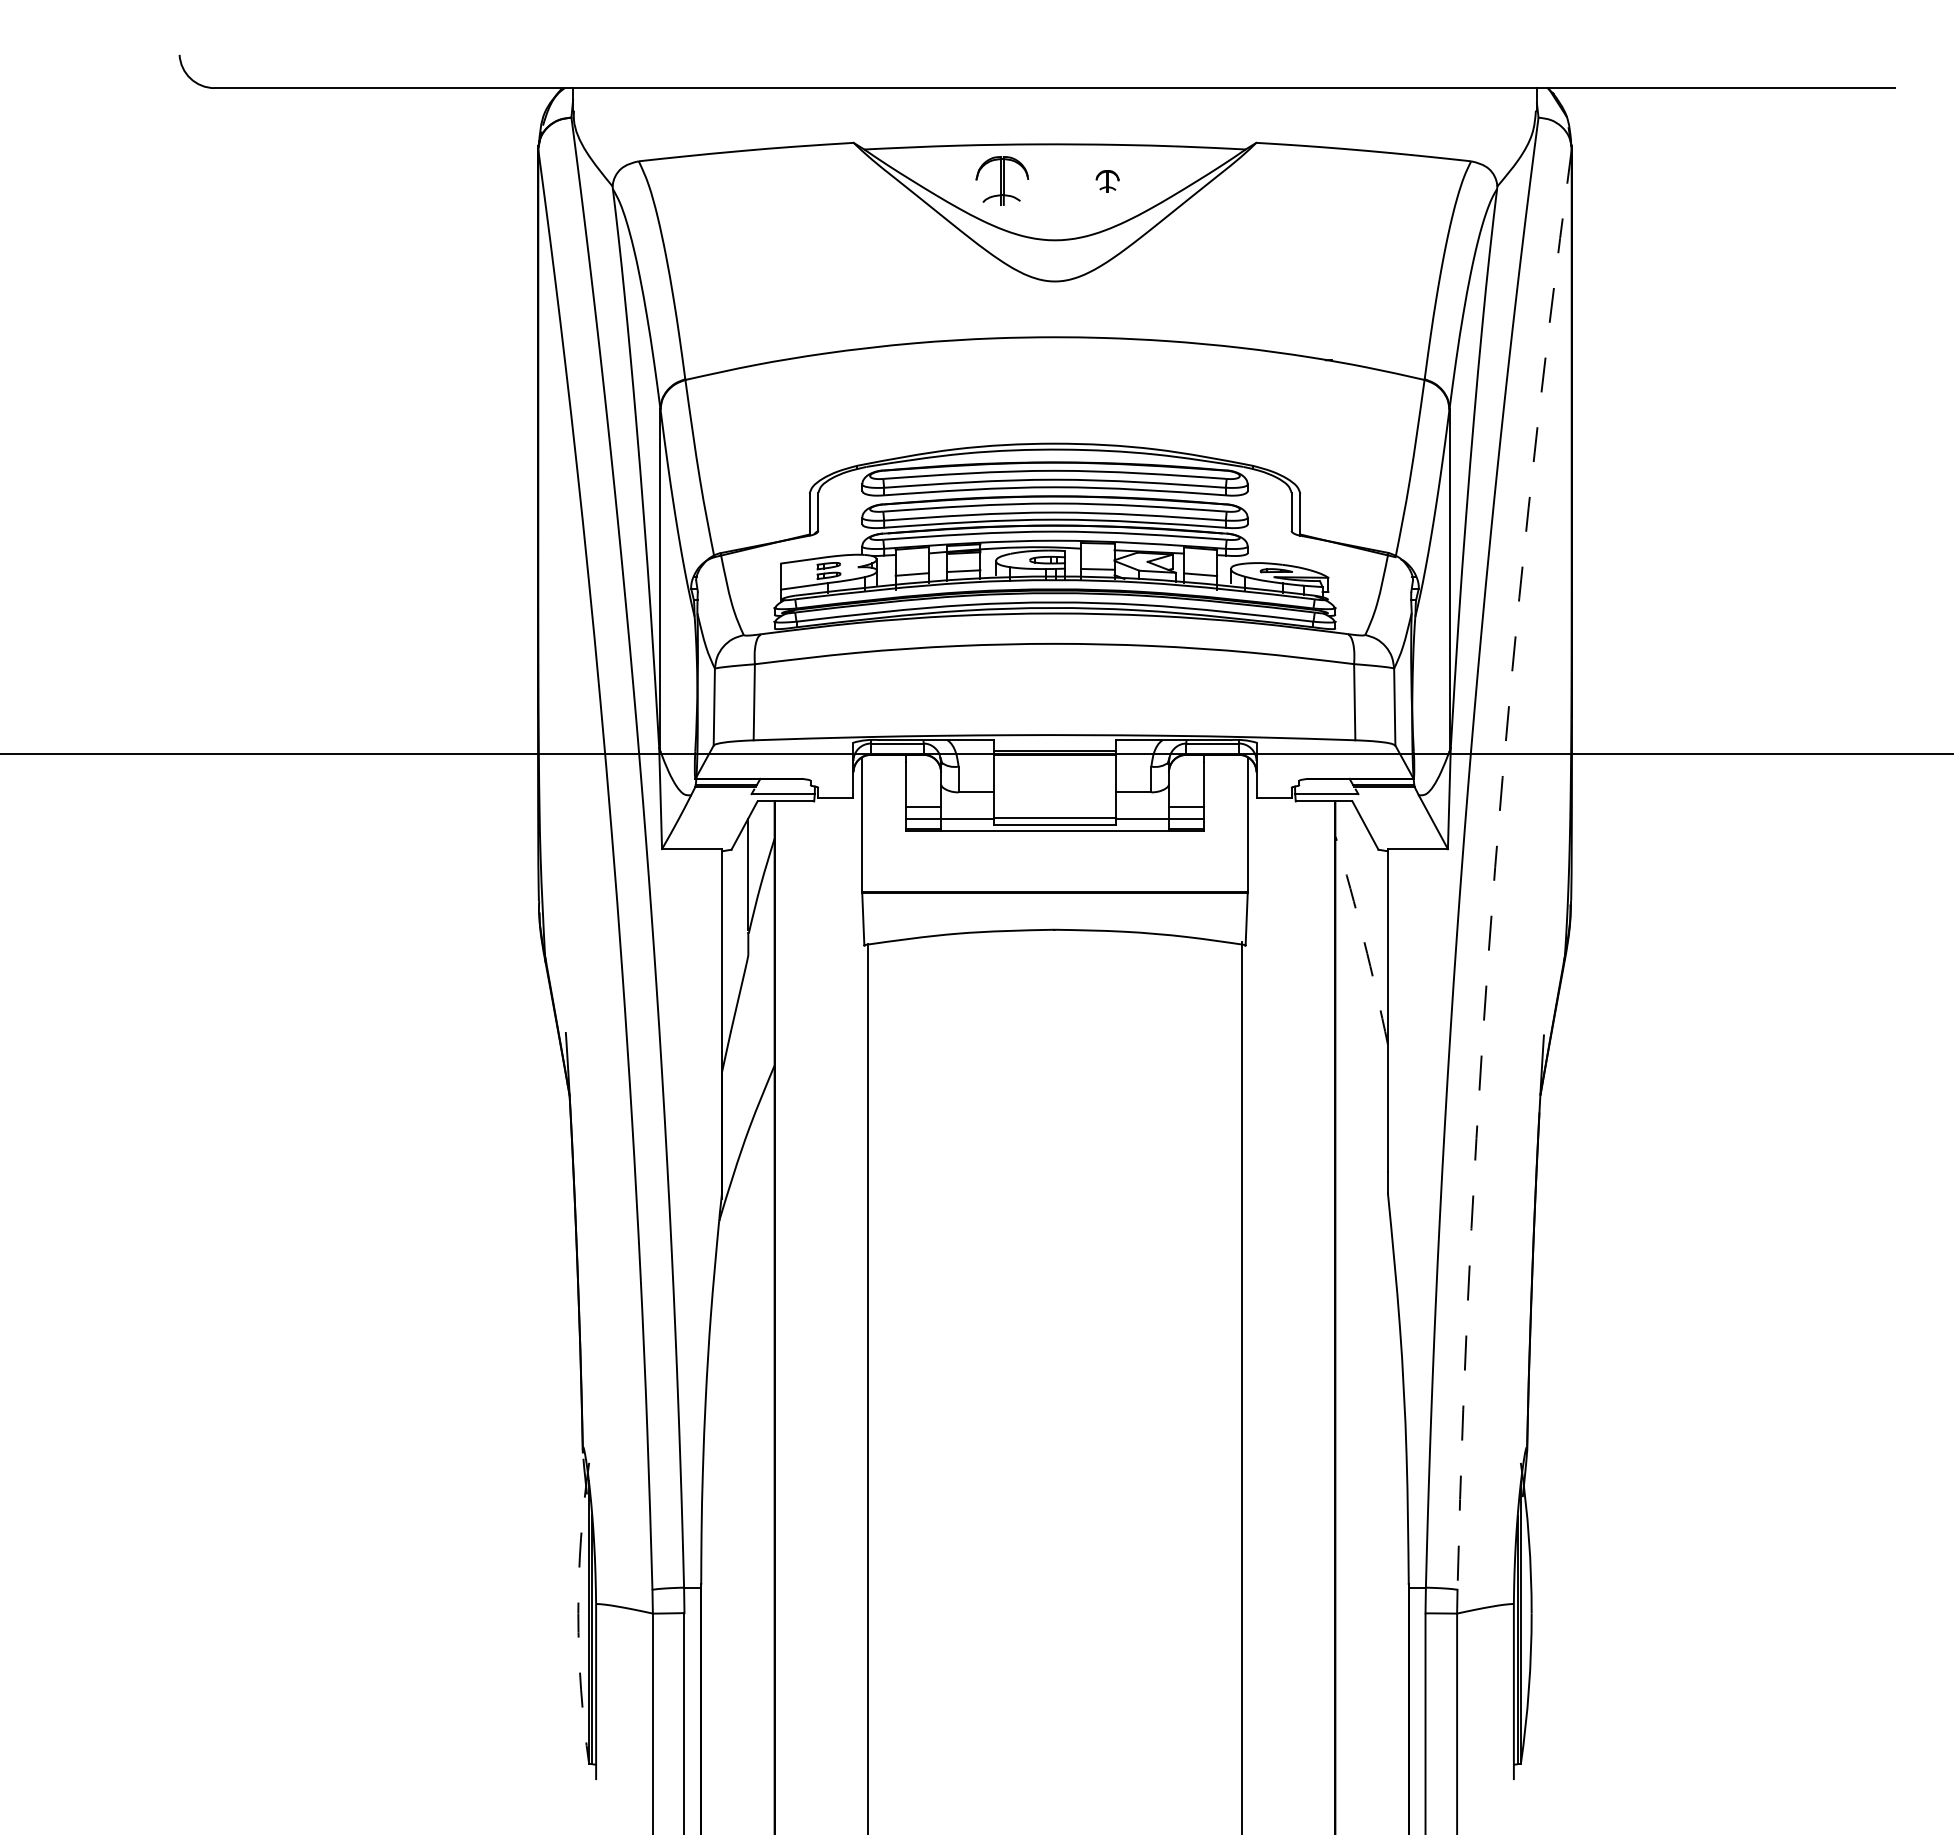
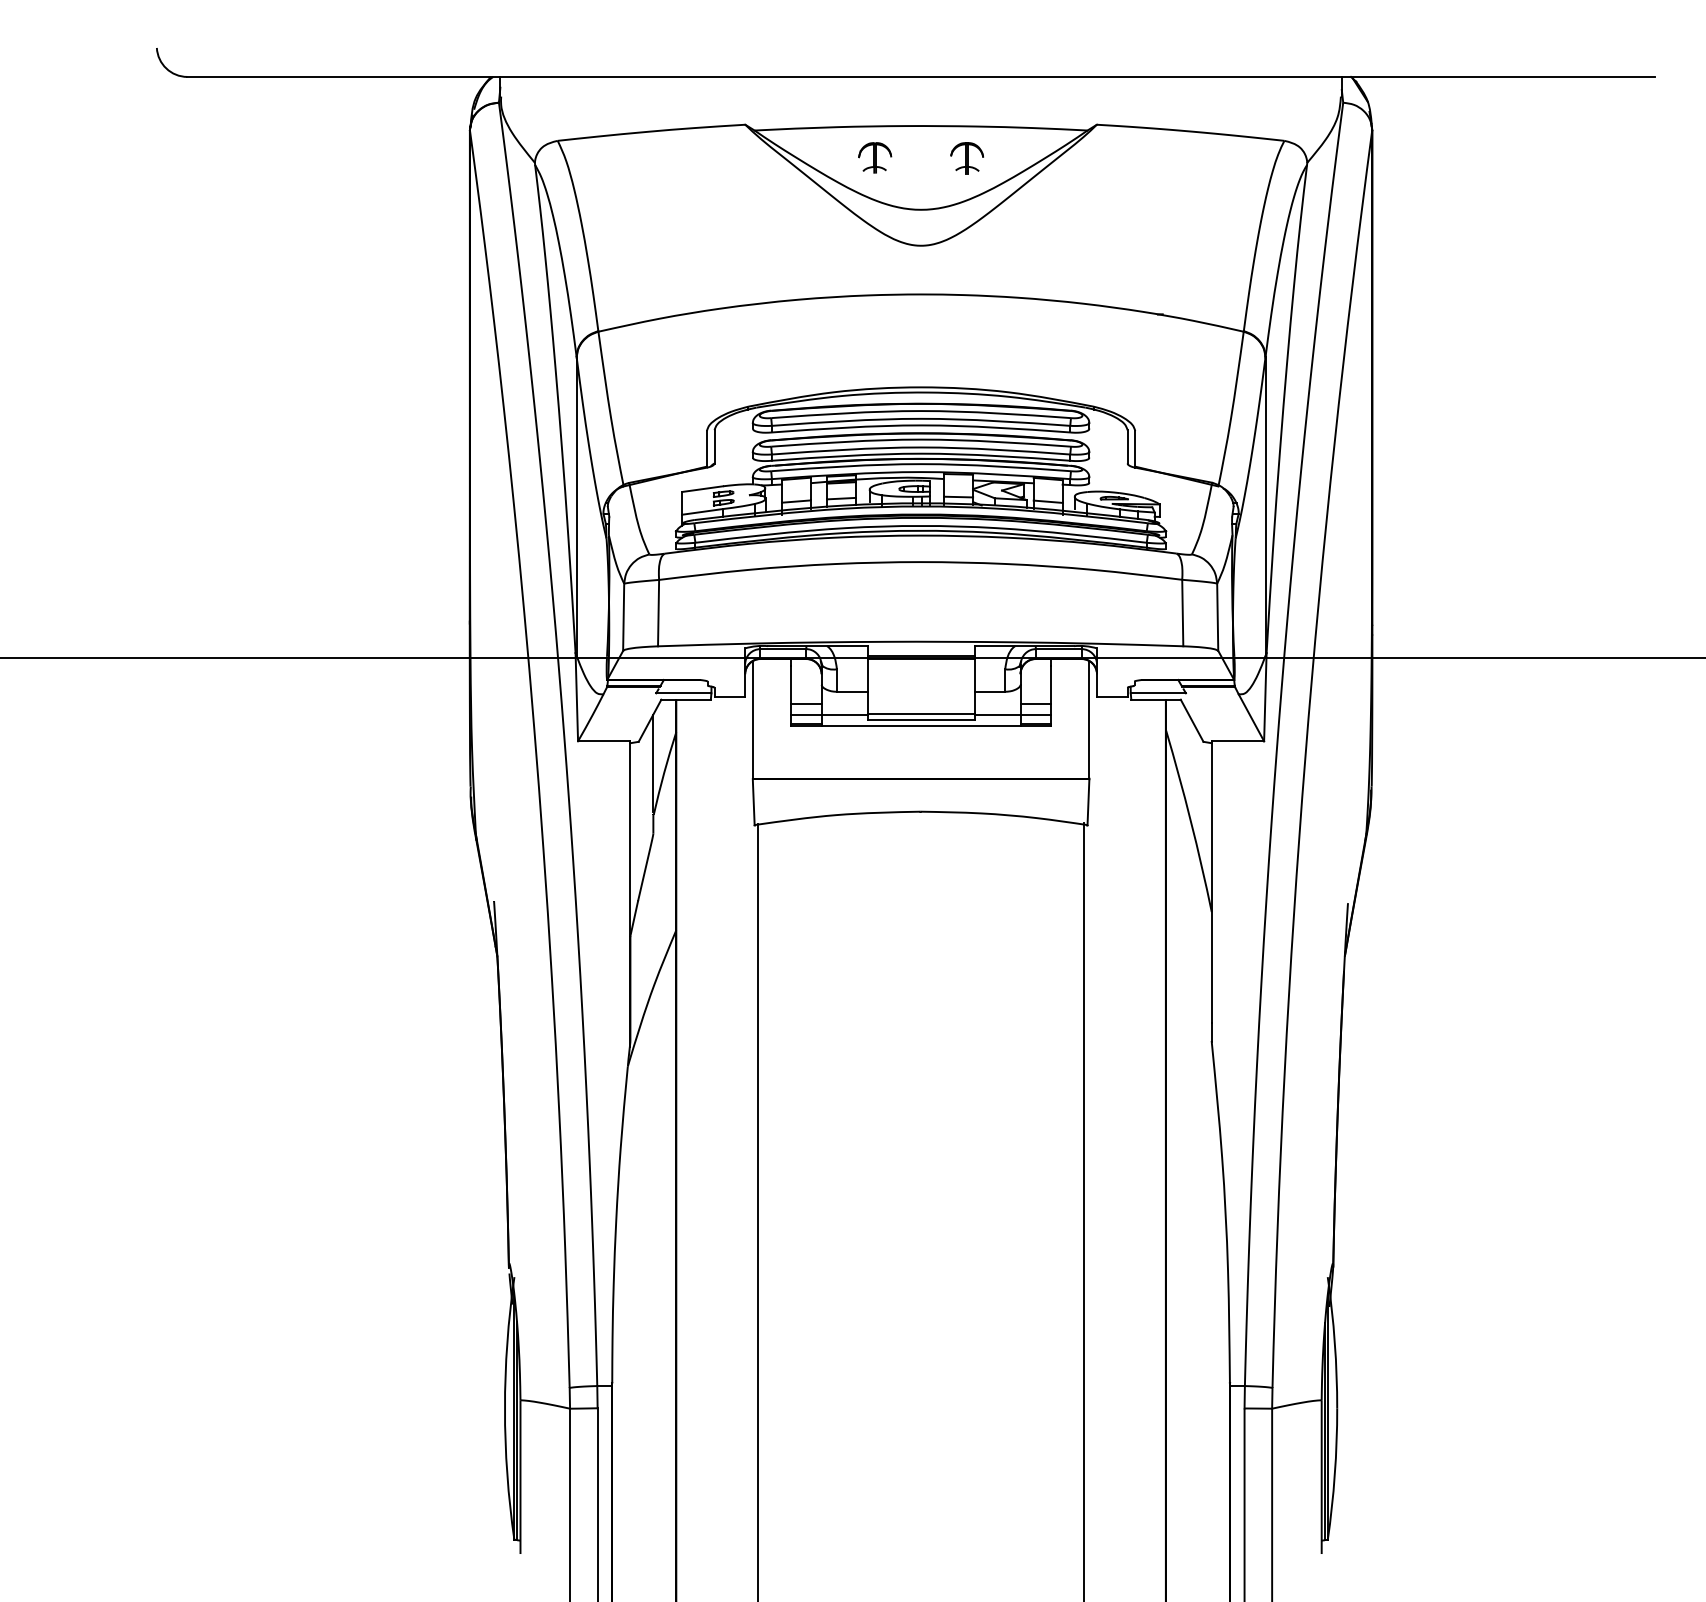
part: (1002, 180) -> (875, 157), size x0.71
part: (1107, 181) -> (966, 158), size x1.67
arc: (1495, 867) -> (1305, 757), dashed -> solid
arc: (1363, 940) -> (1190, 821), dashed -> solid
arc: (578, 1613) -> (505, 1408), dashed -> solid

